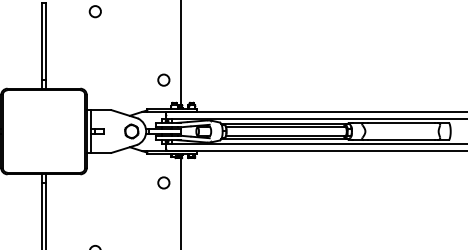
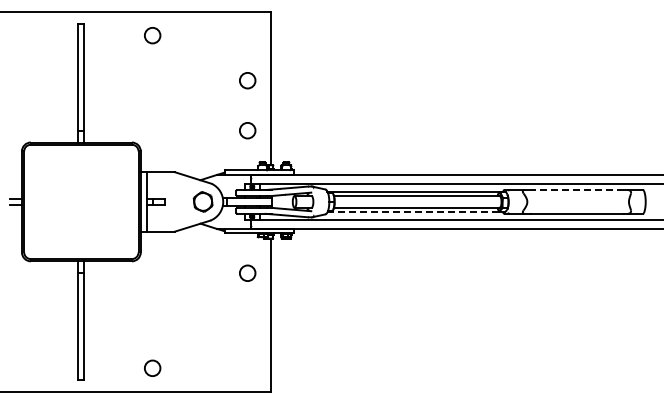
circle: (163, 44) -> (247, 80), added
line: (400, 123) -> (576, 190), solid -> dashed
line: (284, 139) -> (415, 212), solid -> dashed

